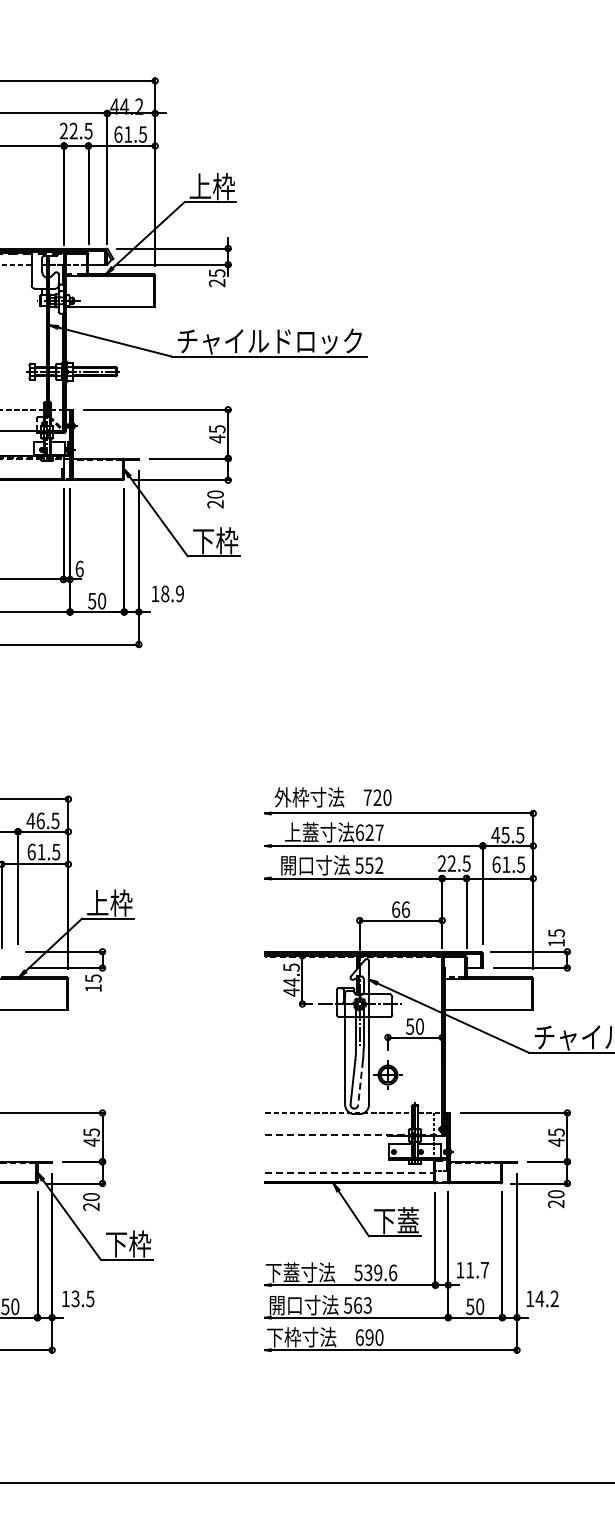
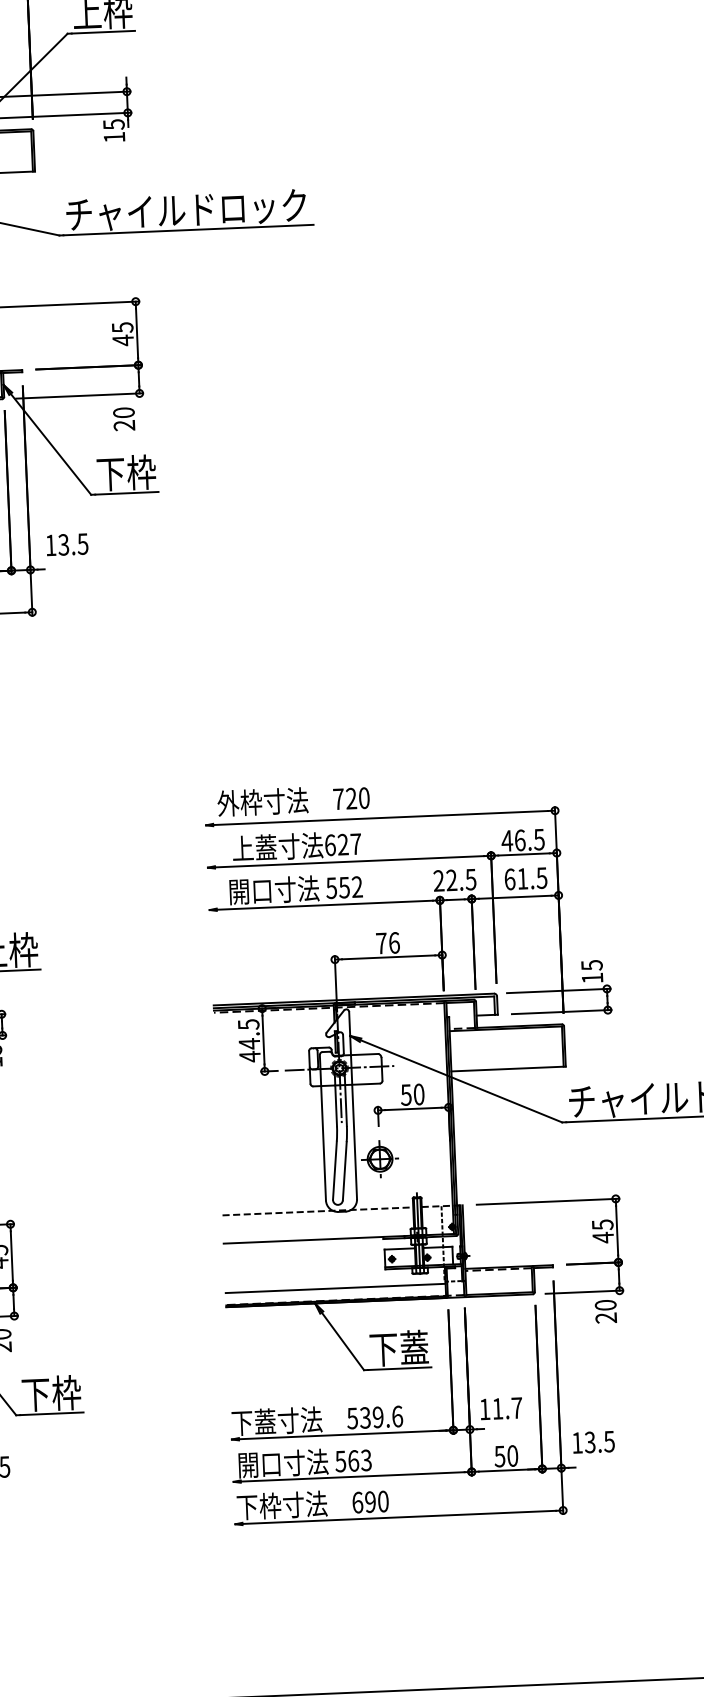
text: (216, 283) -> (113, 137), 25 -> 15
text: (172, 593) -> (73, 543), 18.9 -> 13.5
text: (505, 834) -> (520, 839), 45.5 -> 46.5
text: (396, 909) -> (382, 943), 66 -> 76
line: (360, 1083) -> (344, 1171), dashed -> solid
line: (355, 1134) -> (341, 1238), dashed -> solid
line: (350, 1172) -> (336, 1288), dashed -> solid
text: (546, 1298) -> (598, 1441), 14.2 -> 13.5

